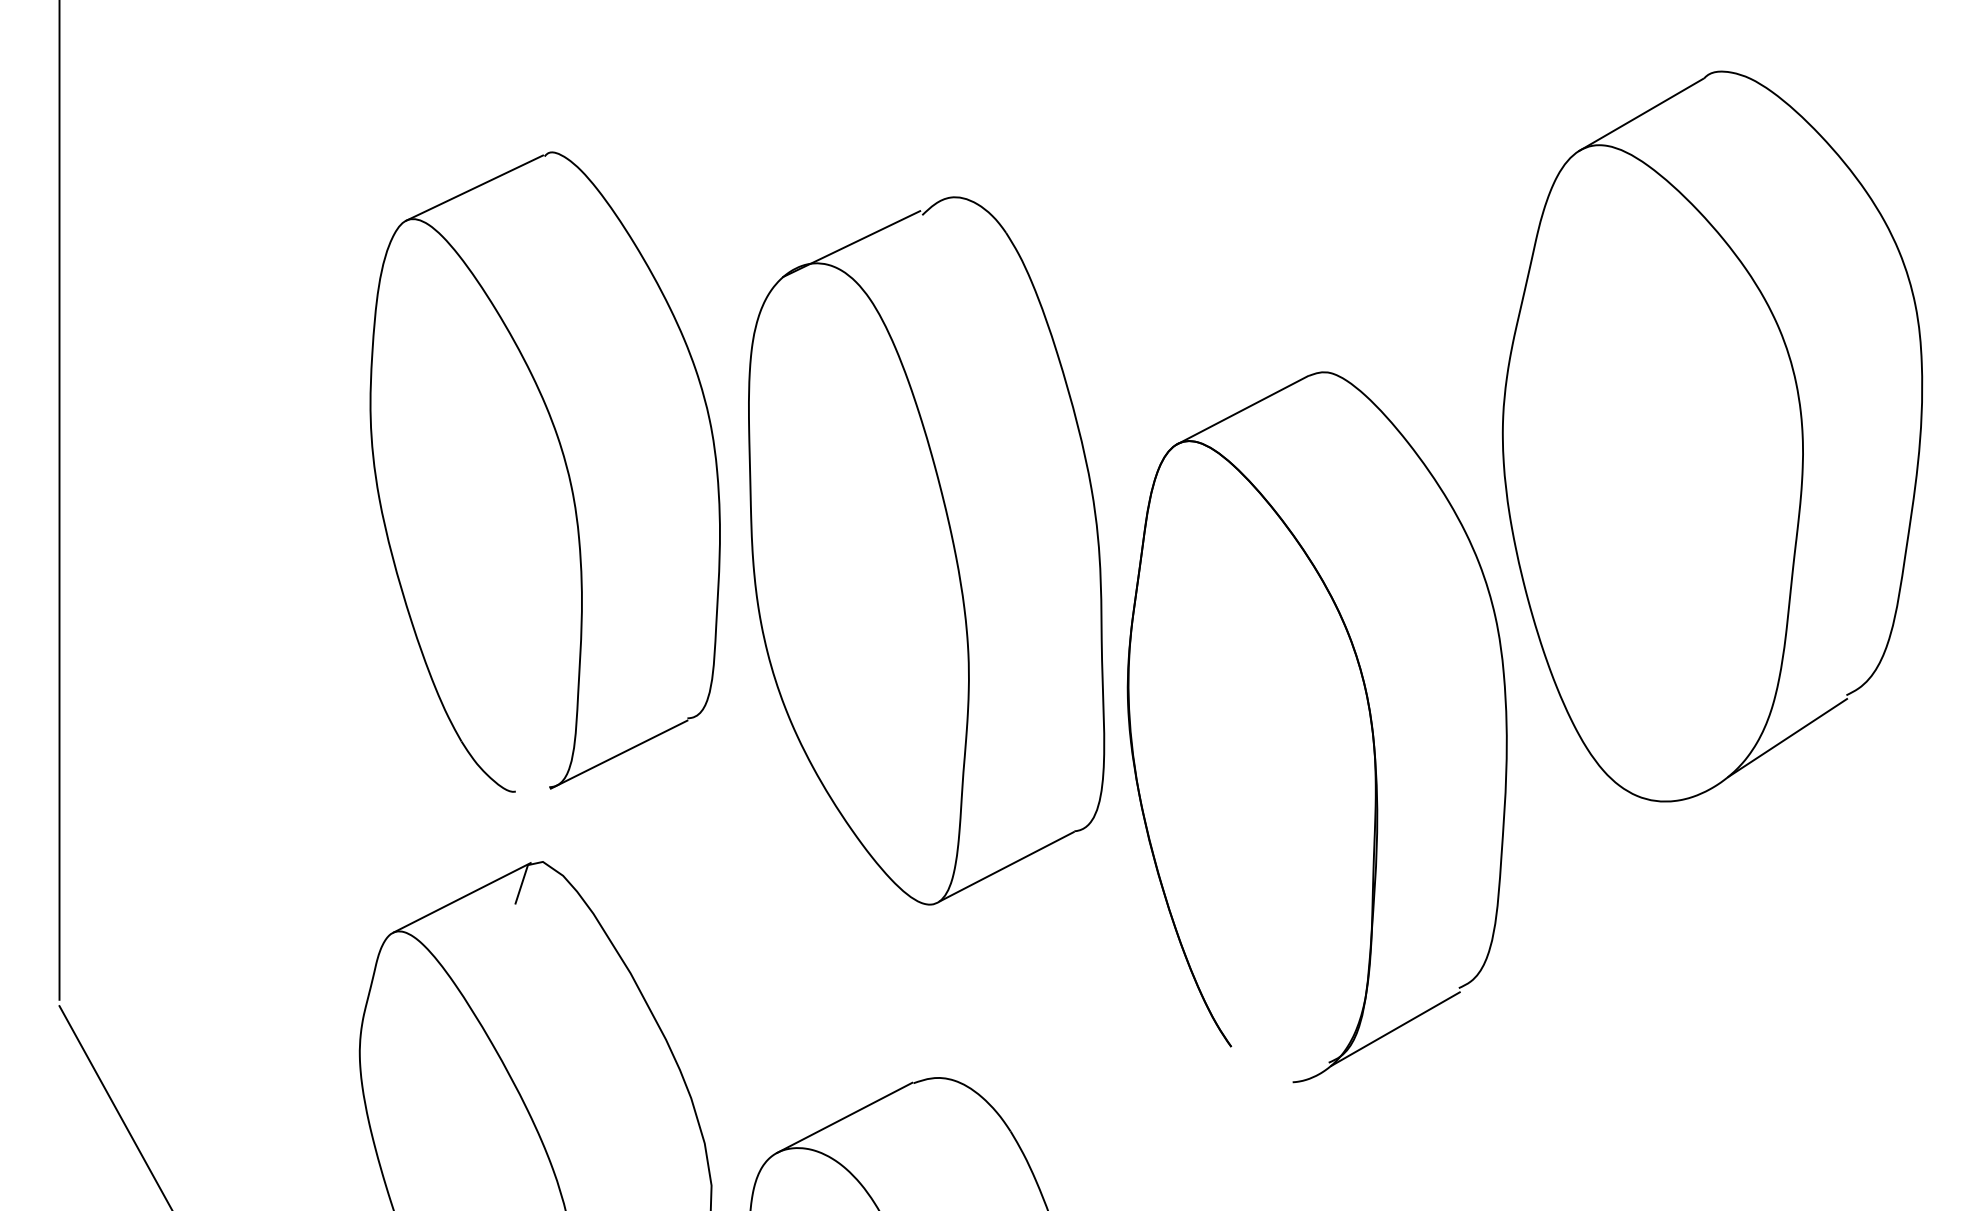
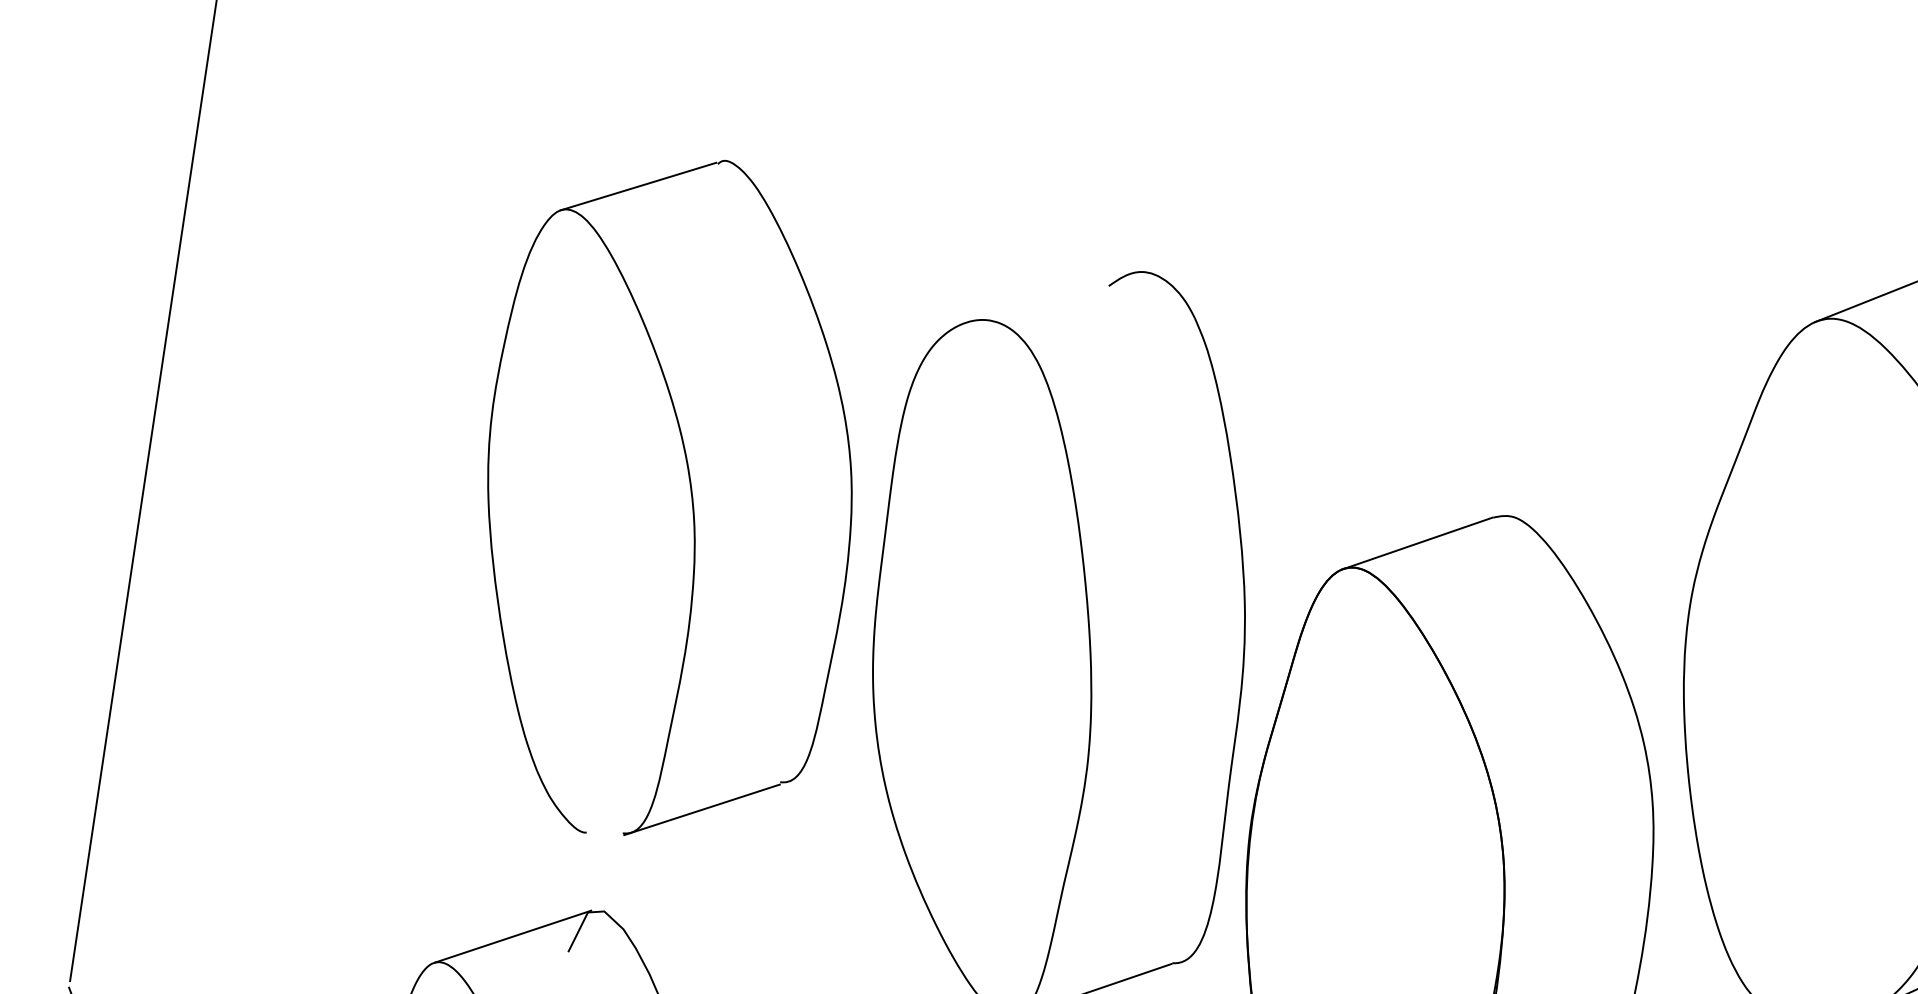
line: (851, 243) -> (1029, 304), removed

